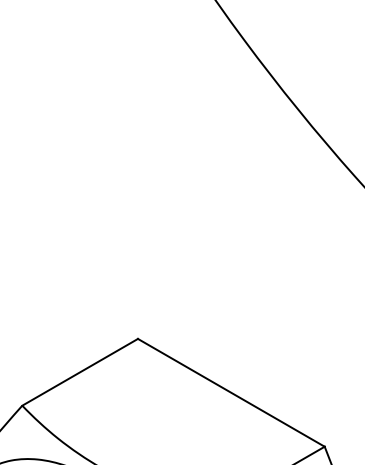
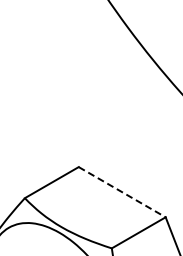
line: (231, 393) -> (122, 192), solid -> dashed

